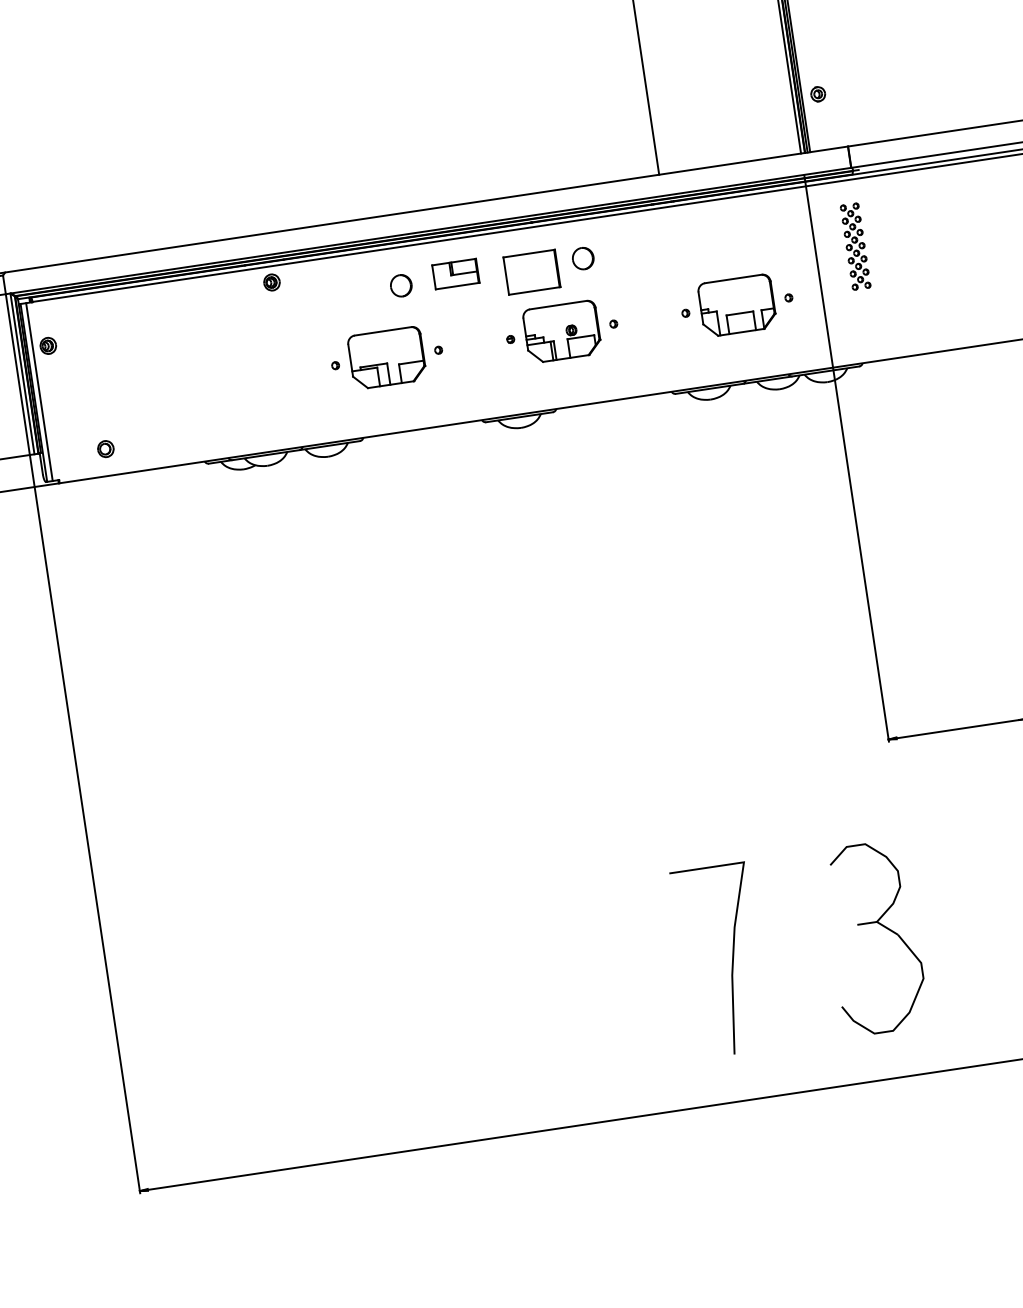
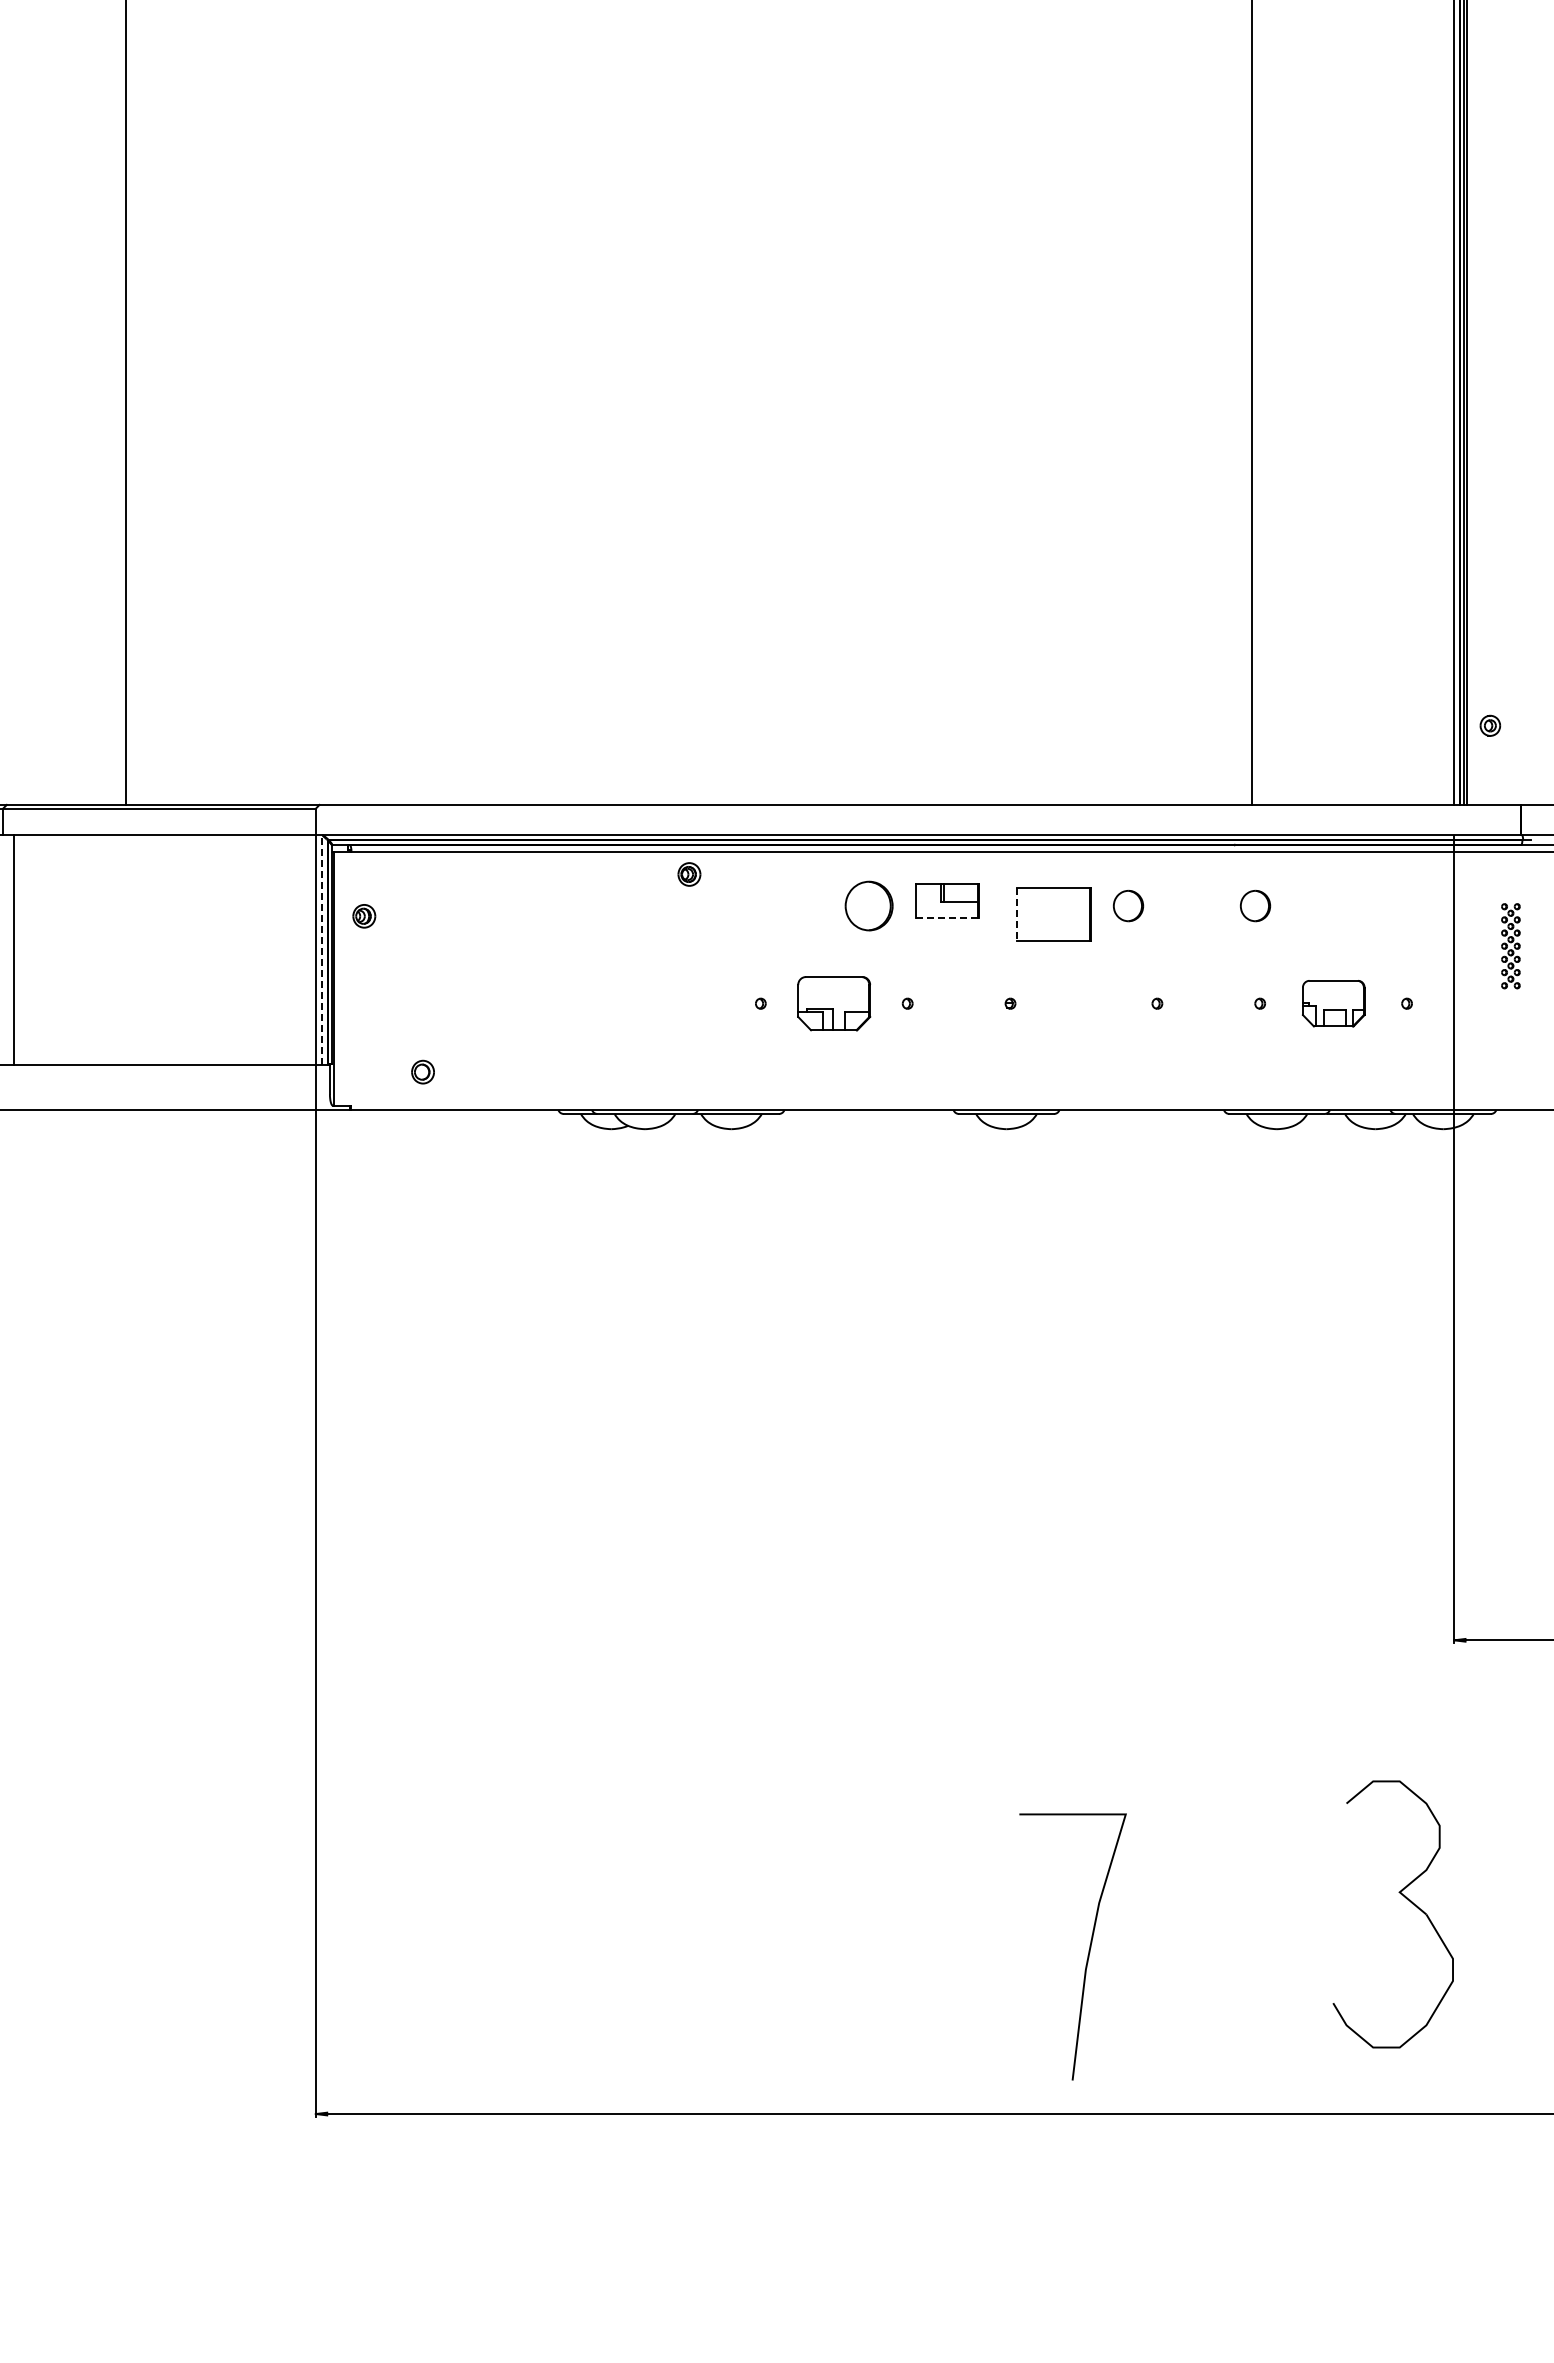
part: (672, 244) -> (1255, 905), added
part: (855, 246) -> (1510, 946), size x0.7
line: (506, 276) -> (1017, 914), solid -> dashed
part: (400, 285) -> (868, 905), size x1.6
line: (458, 286) -> (948, 918), solid -> dashed
part: (737, 305) -> (1333, 1003), size x0.6
part: (561, 331) -> (1083, 1003), removed
part: (386, 357) -> (833, 1003), size x0.7
line: (22, 373) -> (322, 949), solid -> dashed
line: (39, 391) -> (342, 978), removed
line: (867, 923) -> (1386, 1892), removed
curve: (732, 961) -> (1088, 1950), moved

